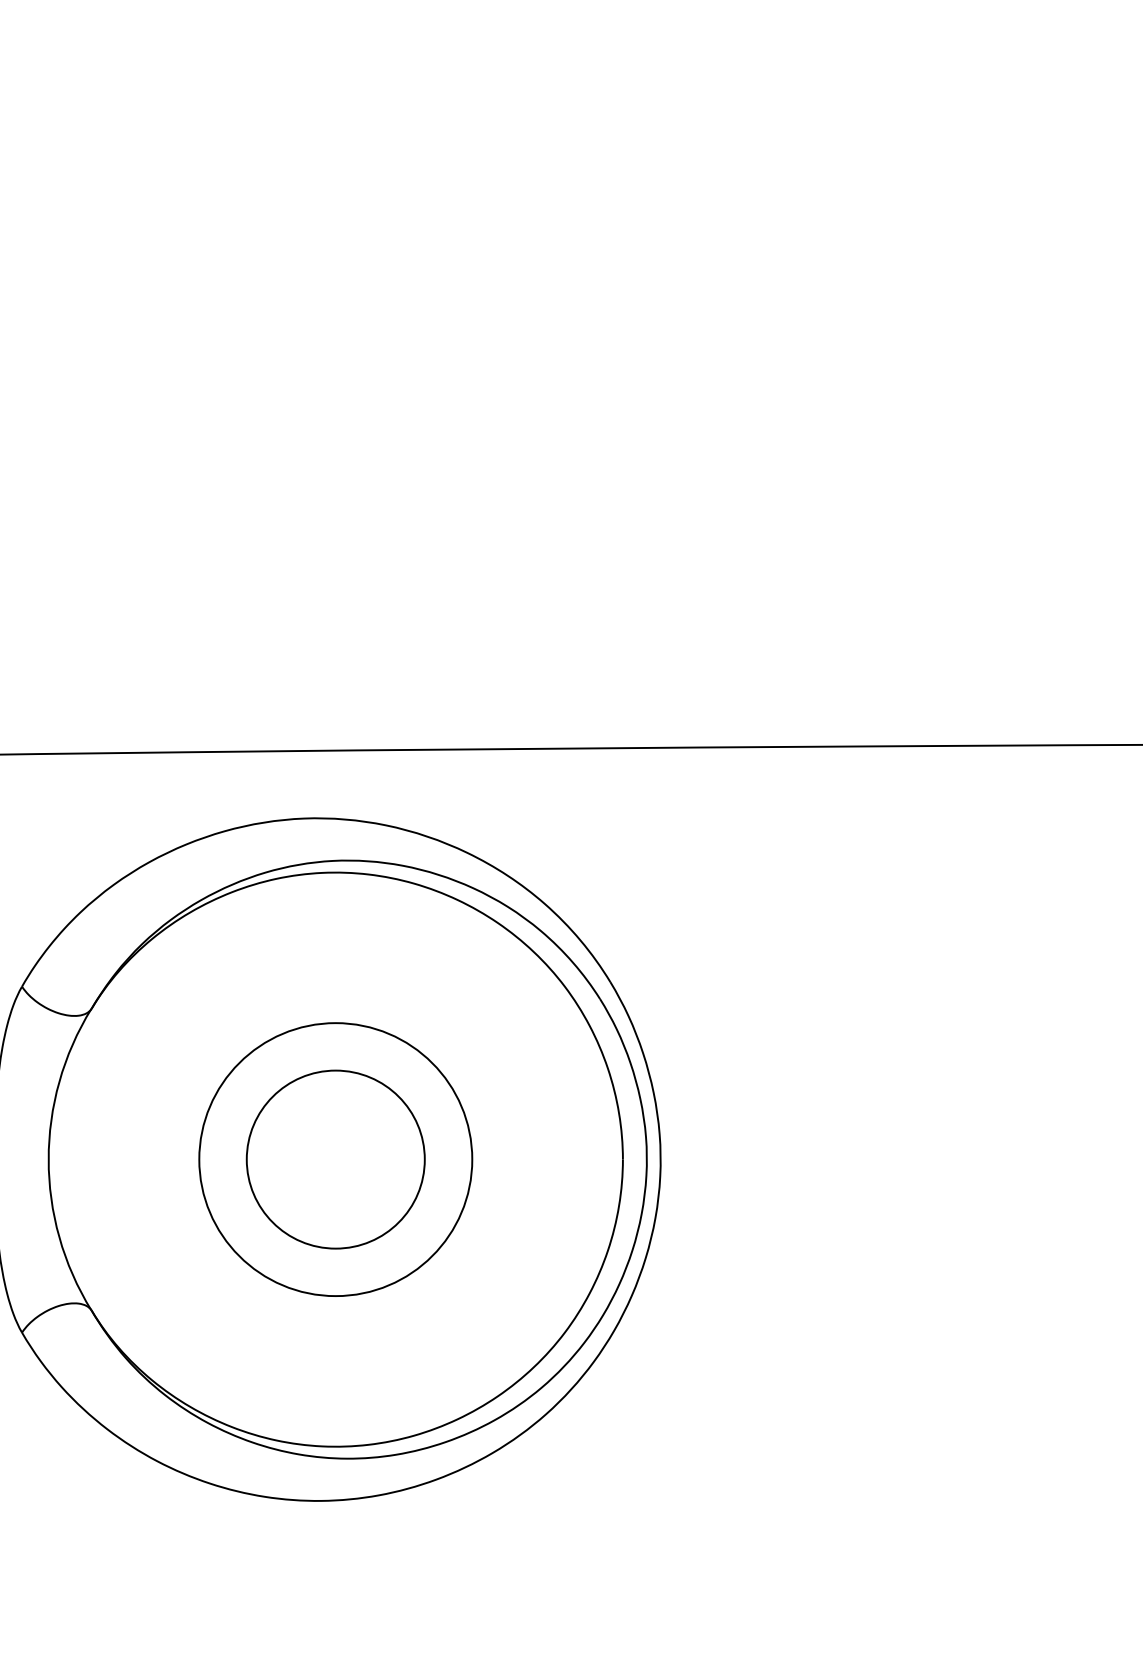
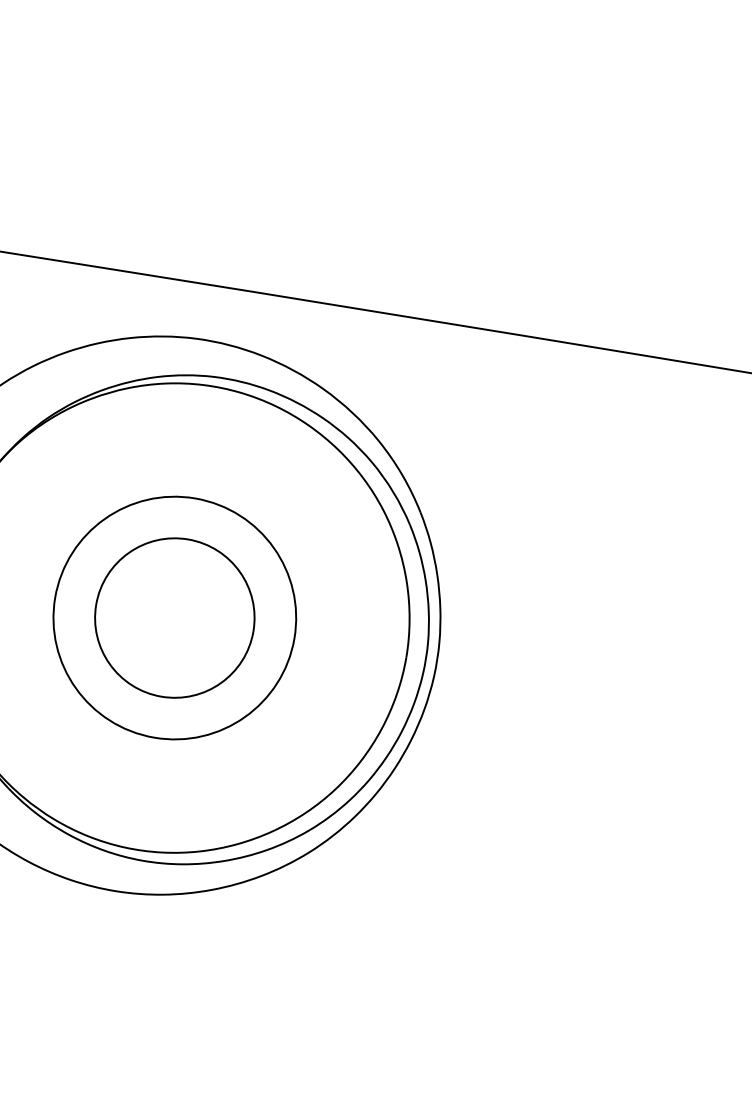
circle: (335, 1159) -> (174, 617), size x0.71
circle: (335, 1159) -> (174, 617), size x1.67

